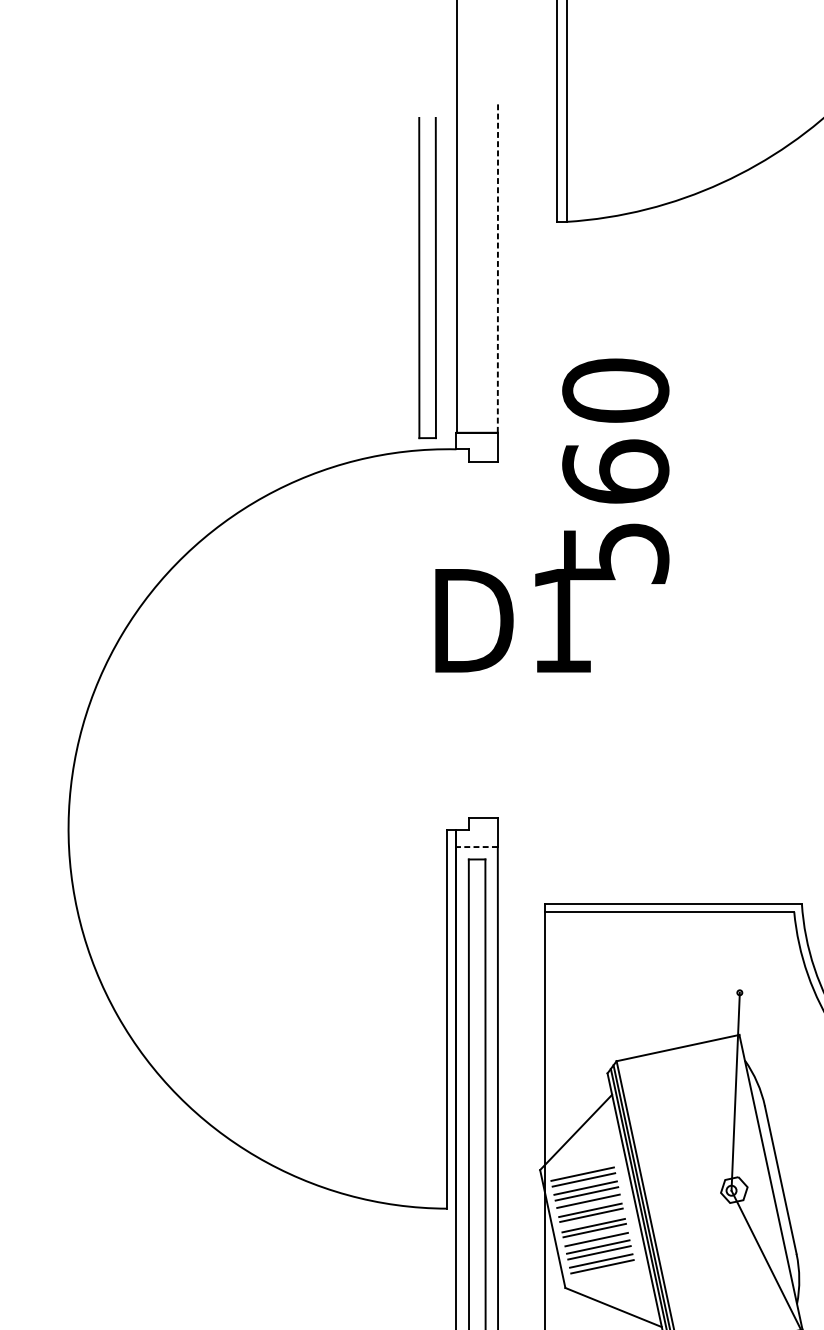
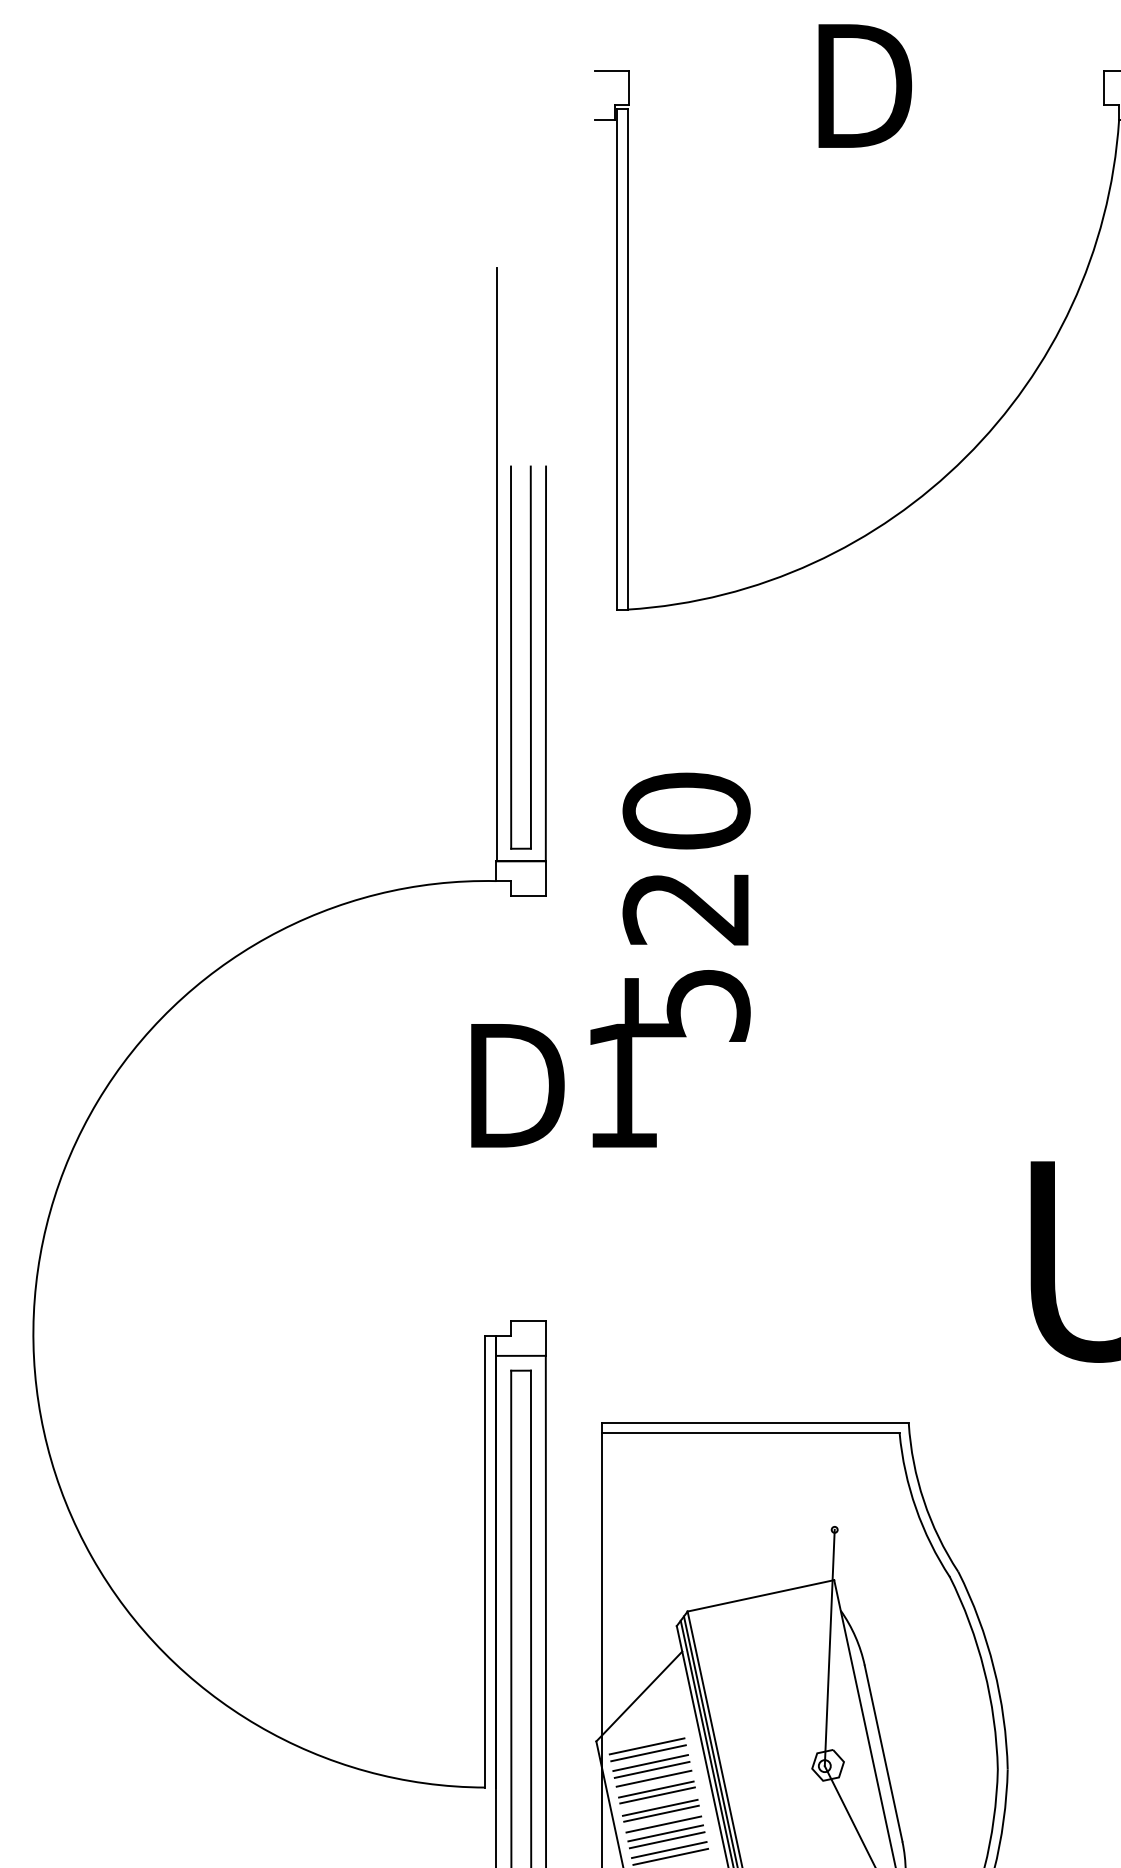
line: (497, 267) -> (545, 663), dashed -> solid
part: (419, 277) -> (511, 657), moved
text: (615, 471) -> (686, 907), 560 -> 520
line: (477, 846) -> (521, 1355), dashed -> solid

